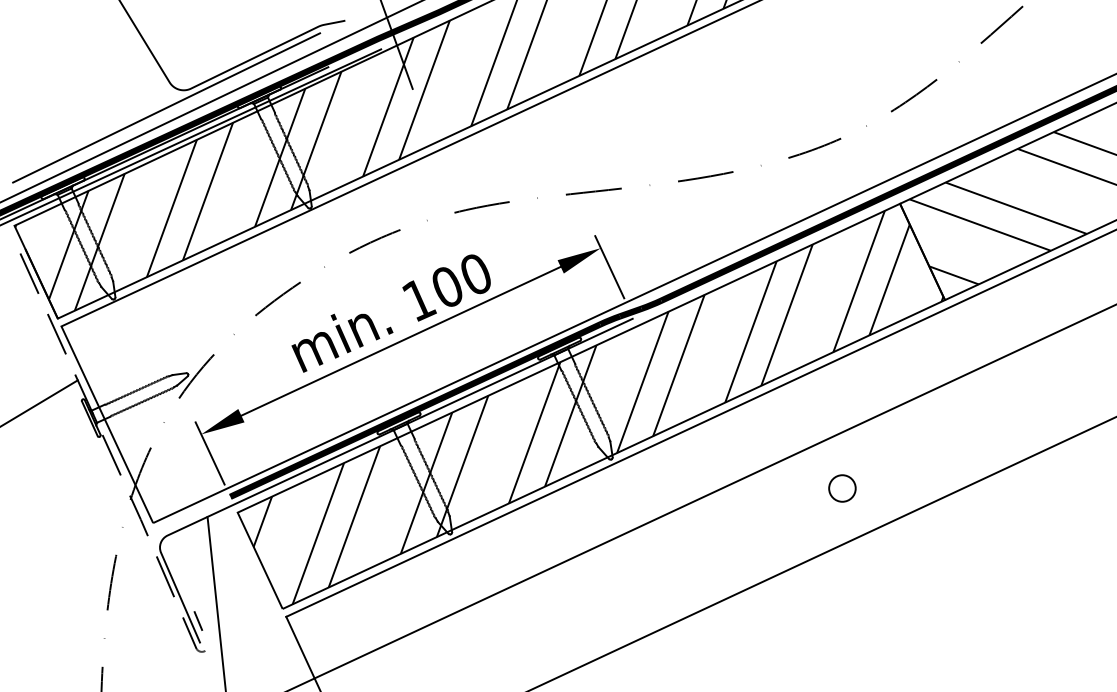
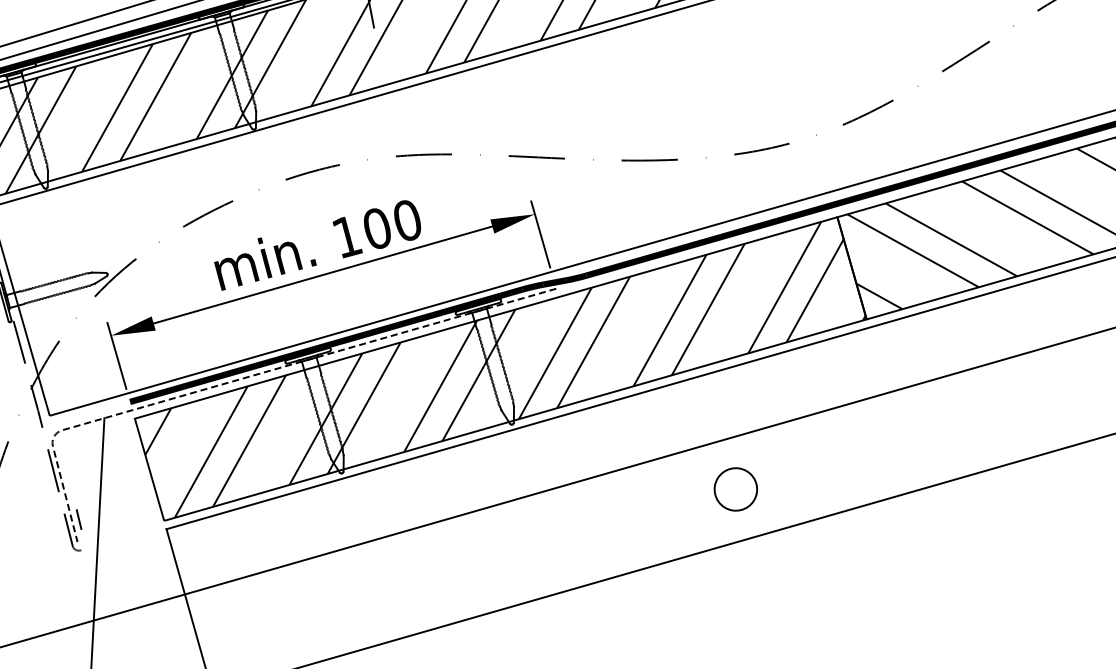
line: (340, 454) -> (245, 377), solid -> dashed
circle: (842, 488) -> (736, 489), size x1.6

